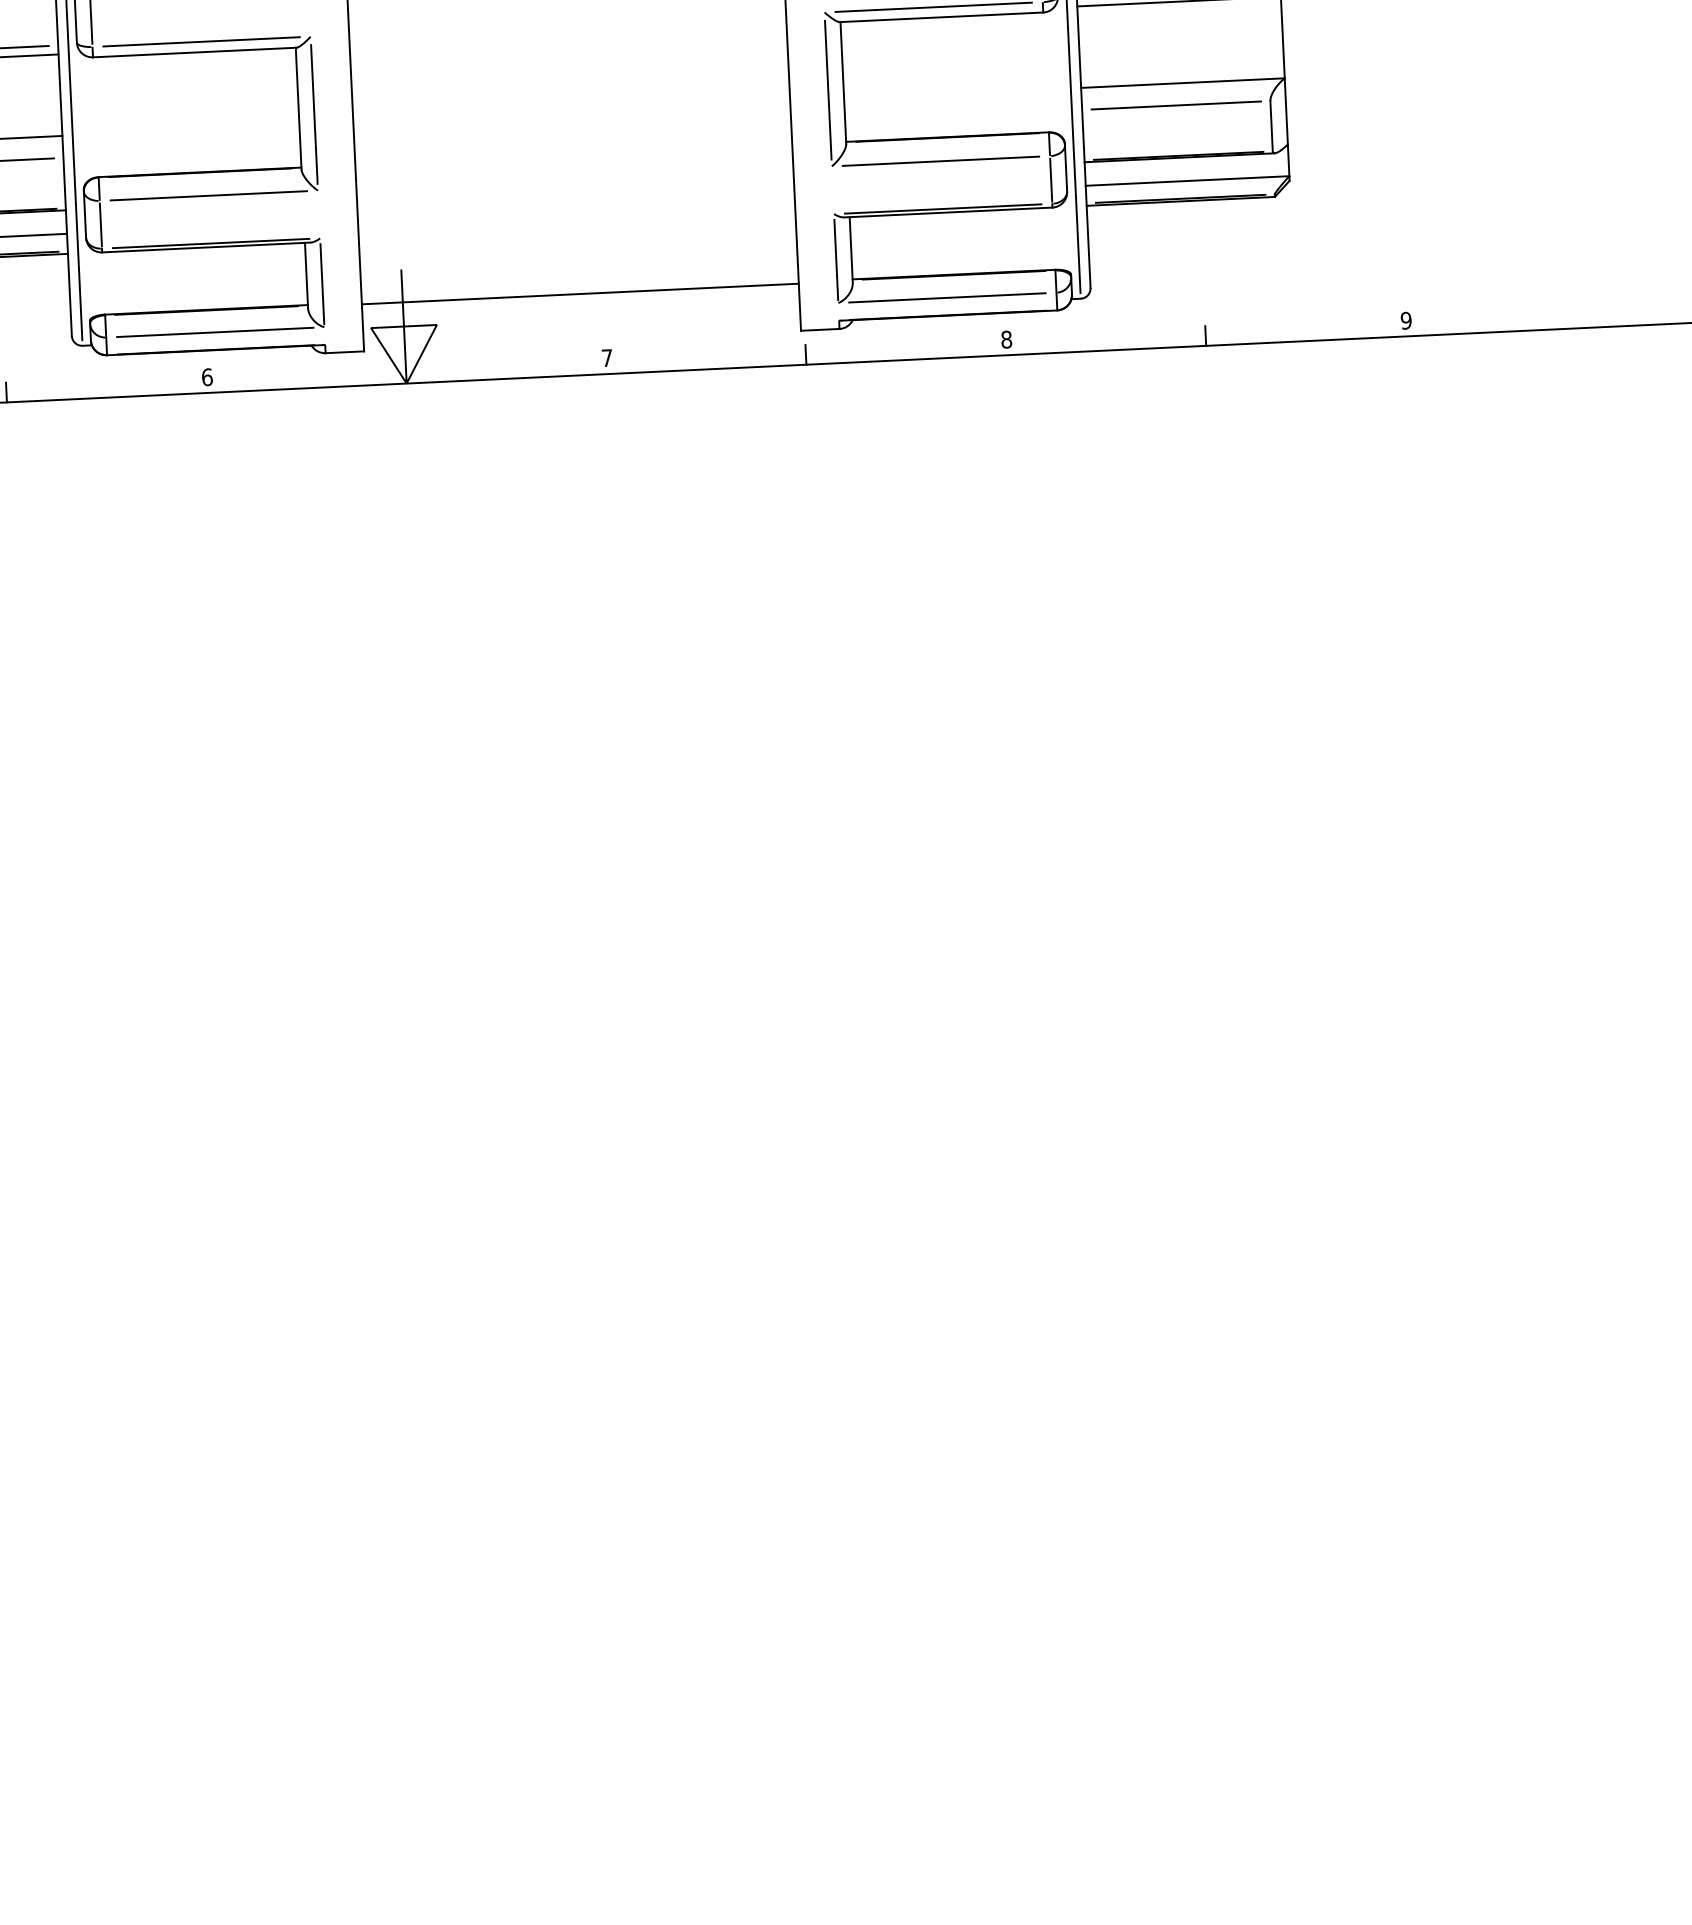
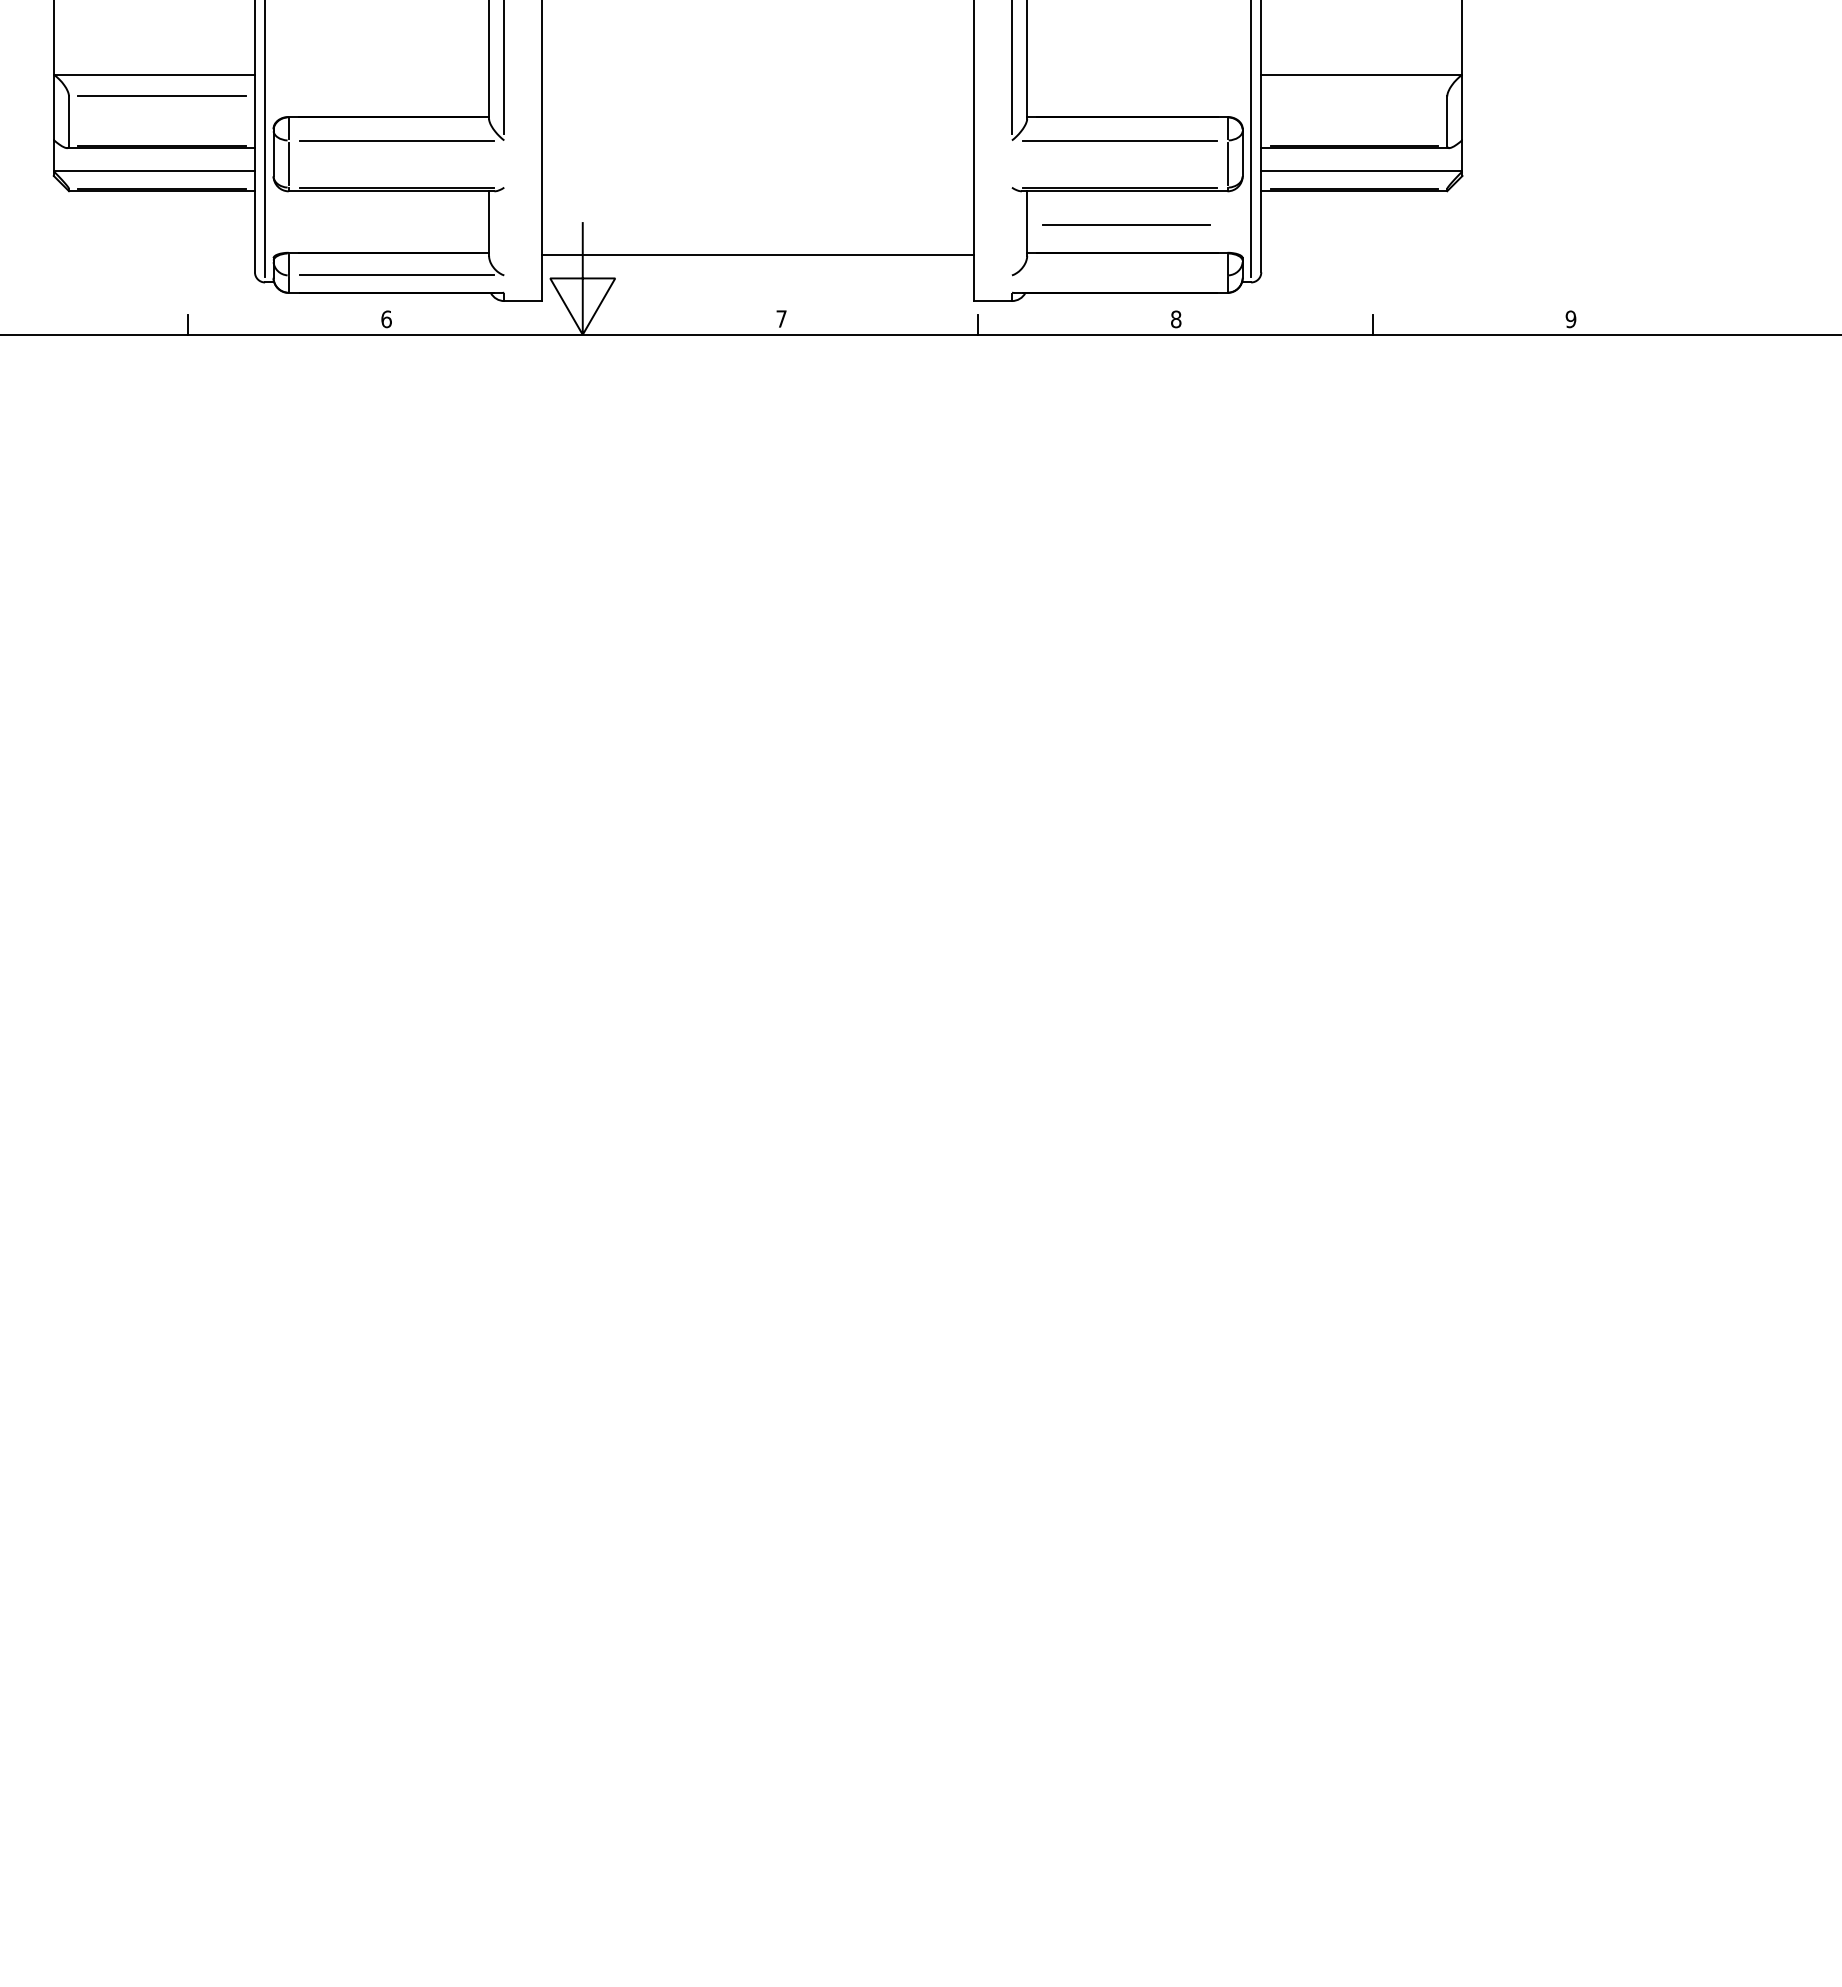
line: (1176, 104) -> (1126, 224), moved
line: (835, 259) -> (1011, 232), removed
line: (322, 283) -> (504, 232), removed
line: (947, 297) -> (1119, 275), removed

